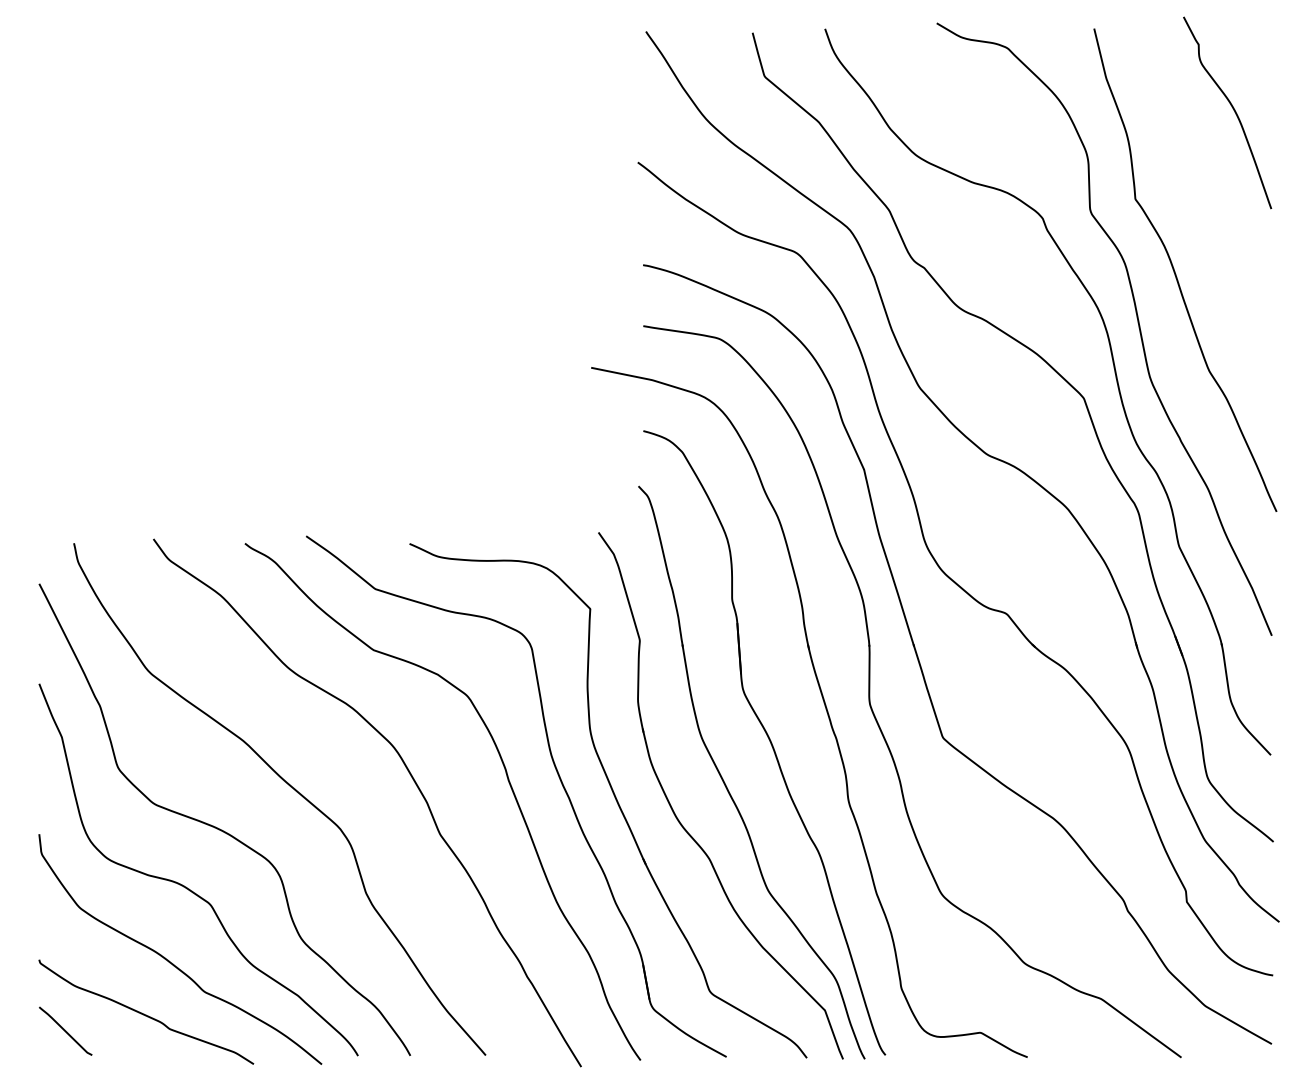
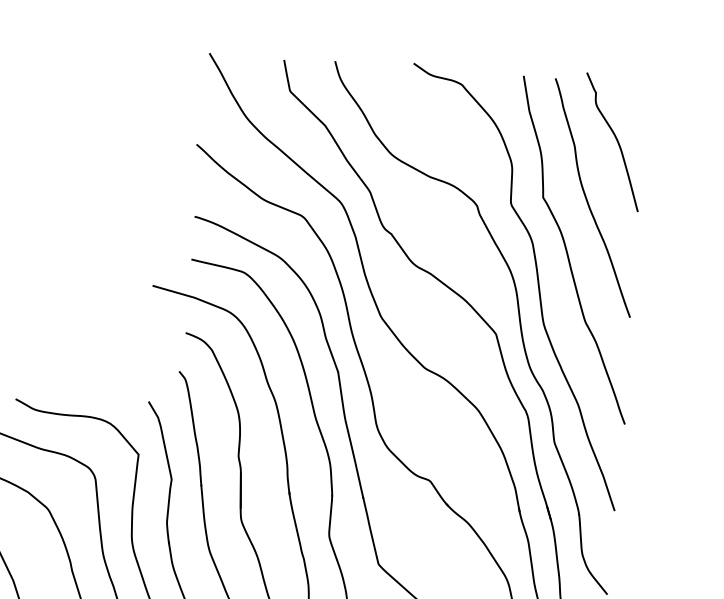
curve: (1197, 194) -> (586, 197), added

